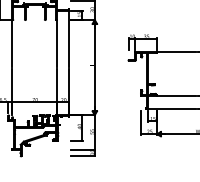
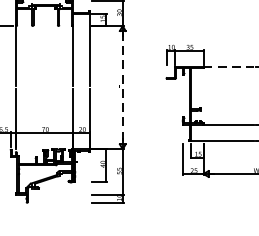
line: (176, 51) -> (228, 66), solid -> dashed
line: (94, 68) -> (122, 88), solid -> dashed

